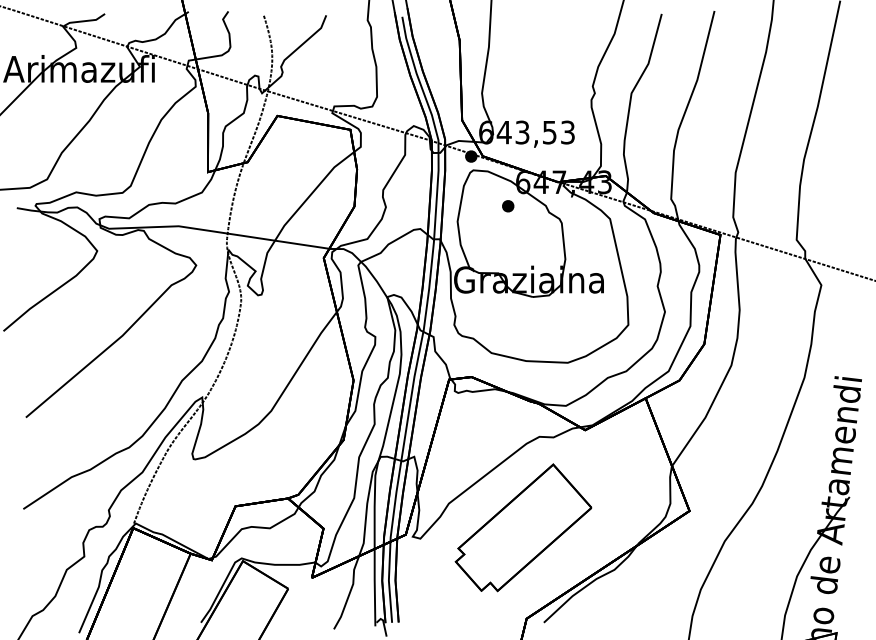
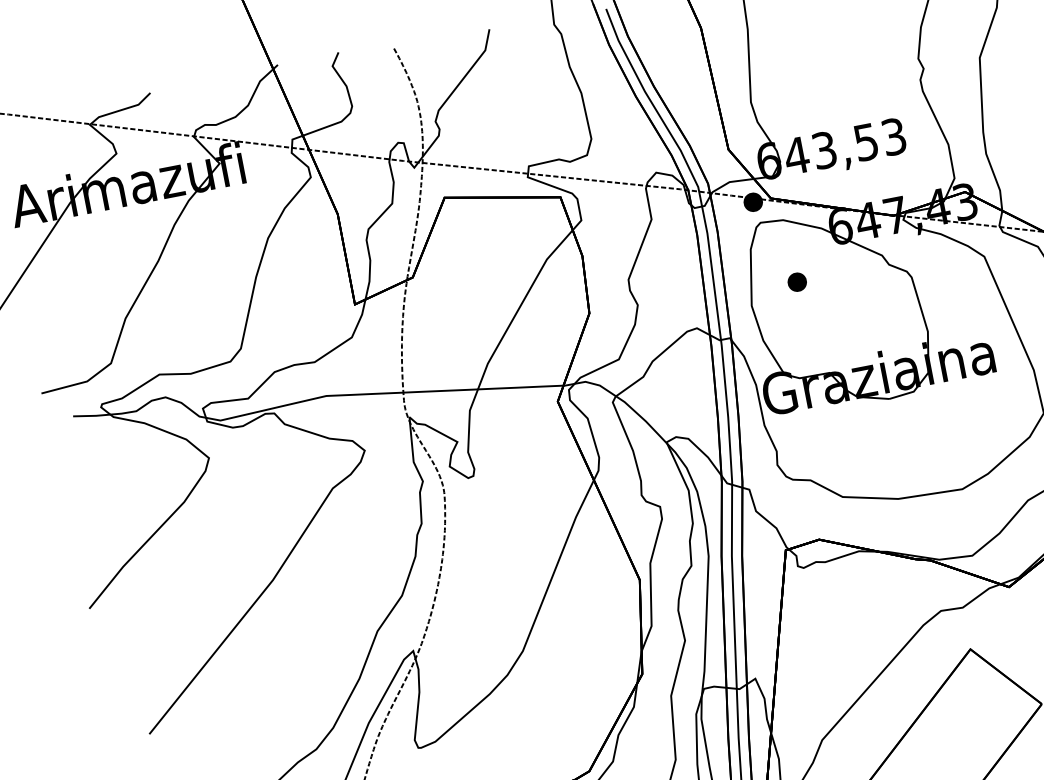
part: (508, 206) -> (797, 282), moved

